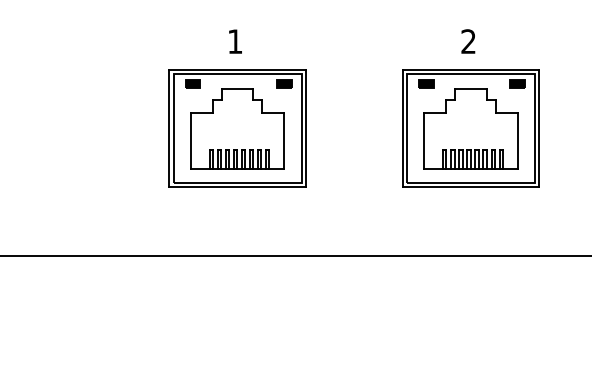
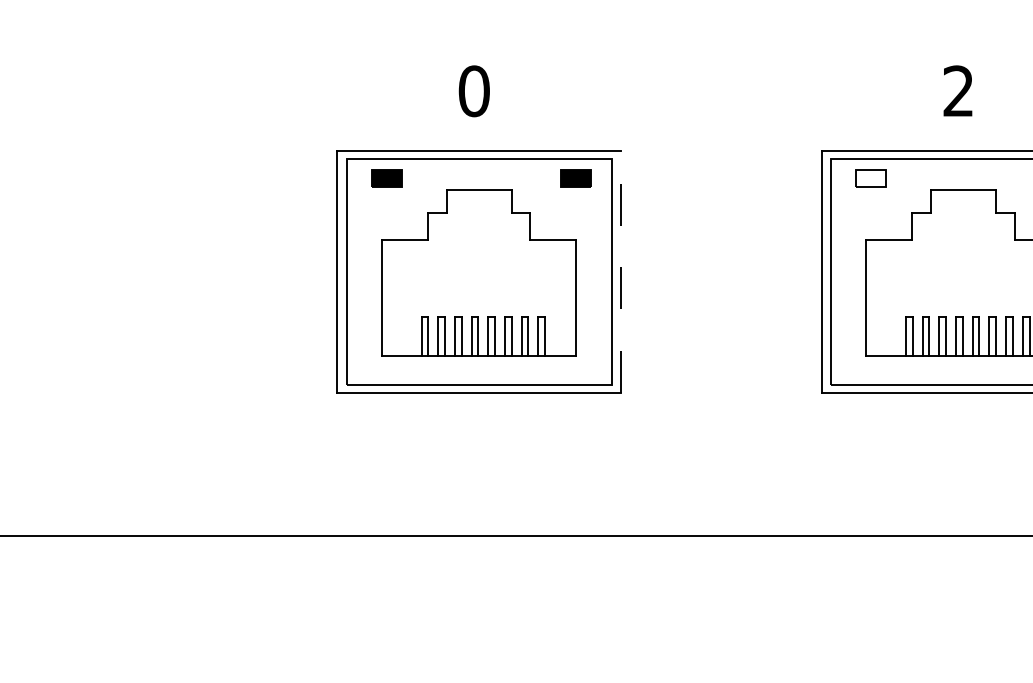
text: (234, 41) -> (472, 90), 1 -> 0
fill: (426, 83) -> (871, 178), removed
line: (306, 128) -> (622, 271), solid -> dashed

